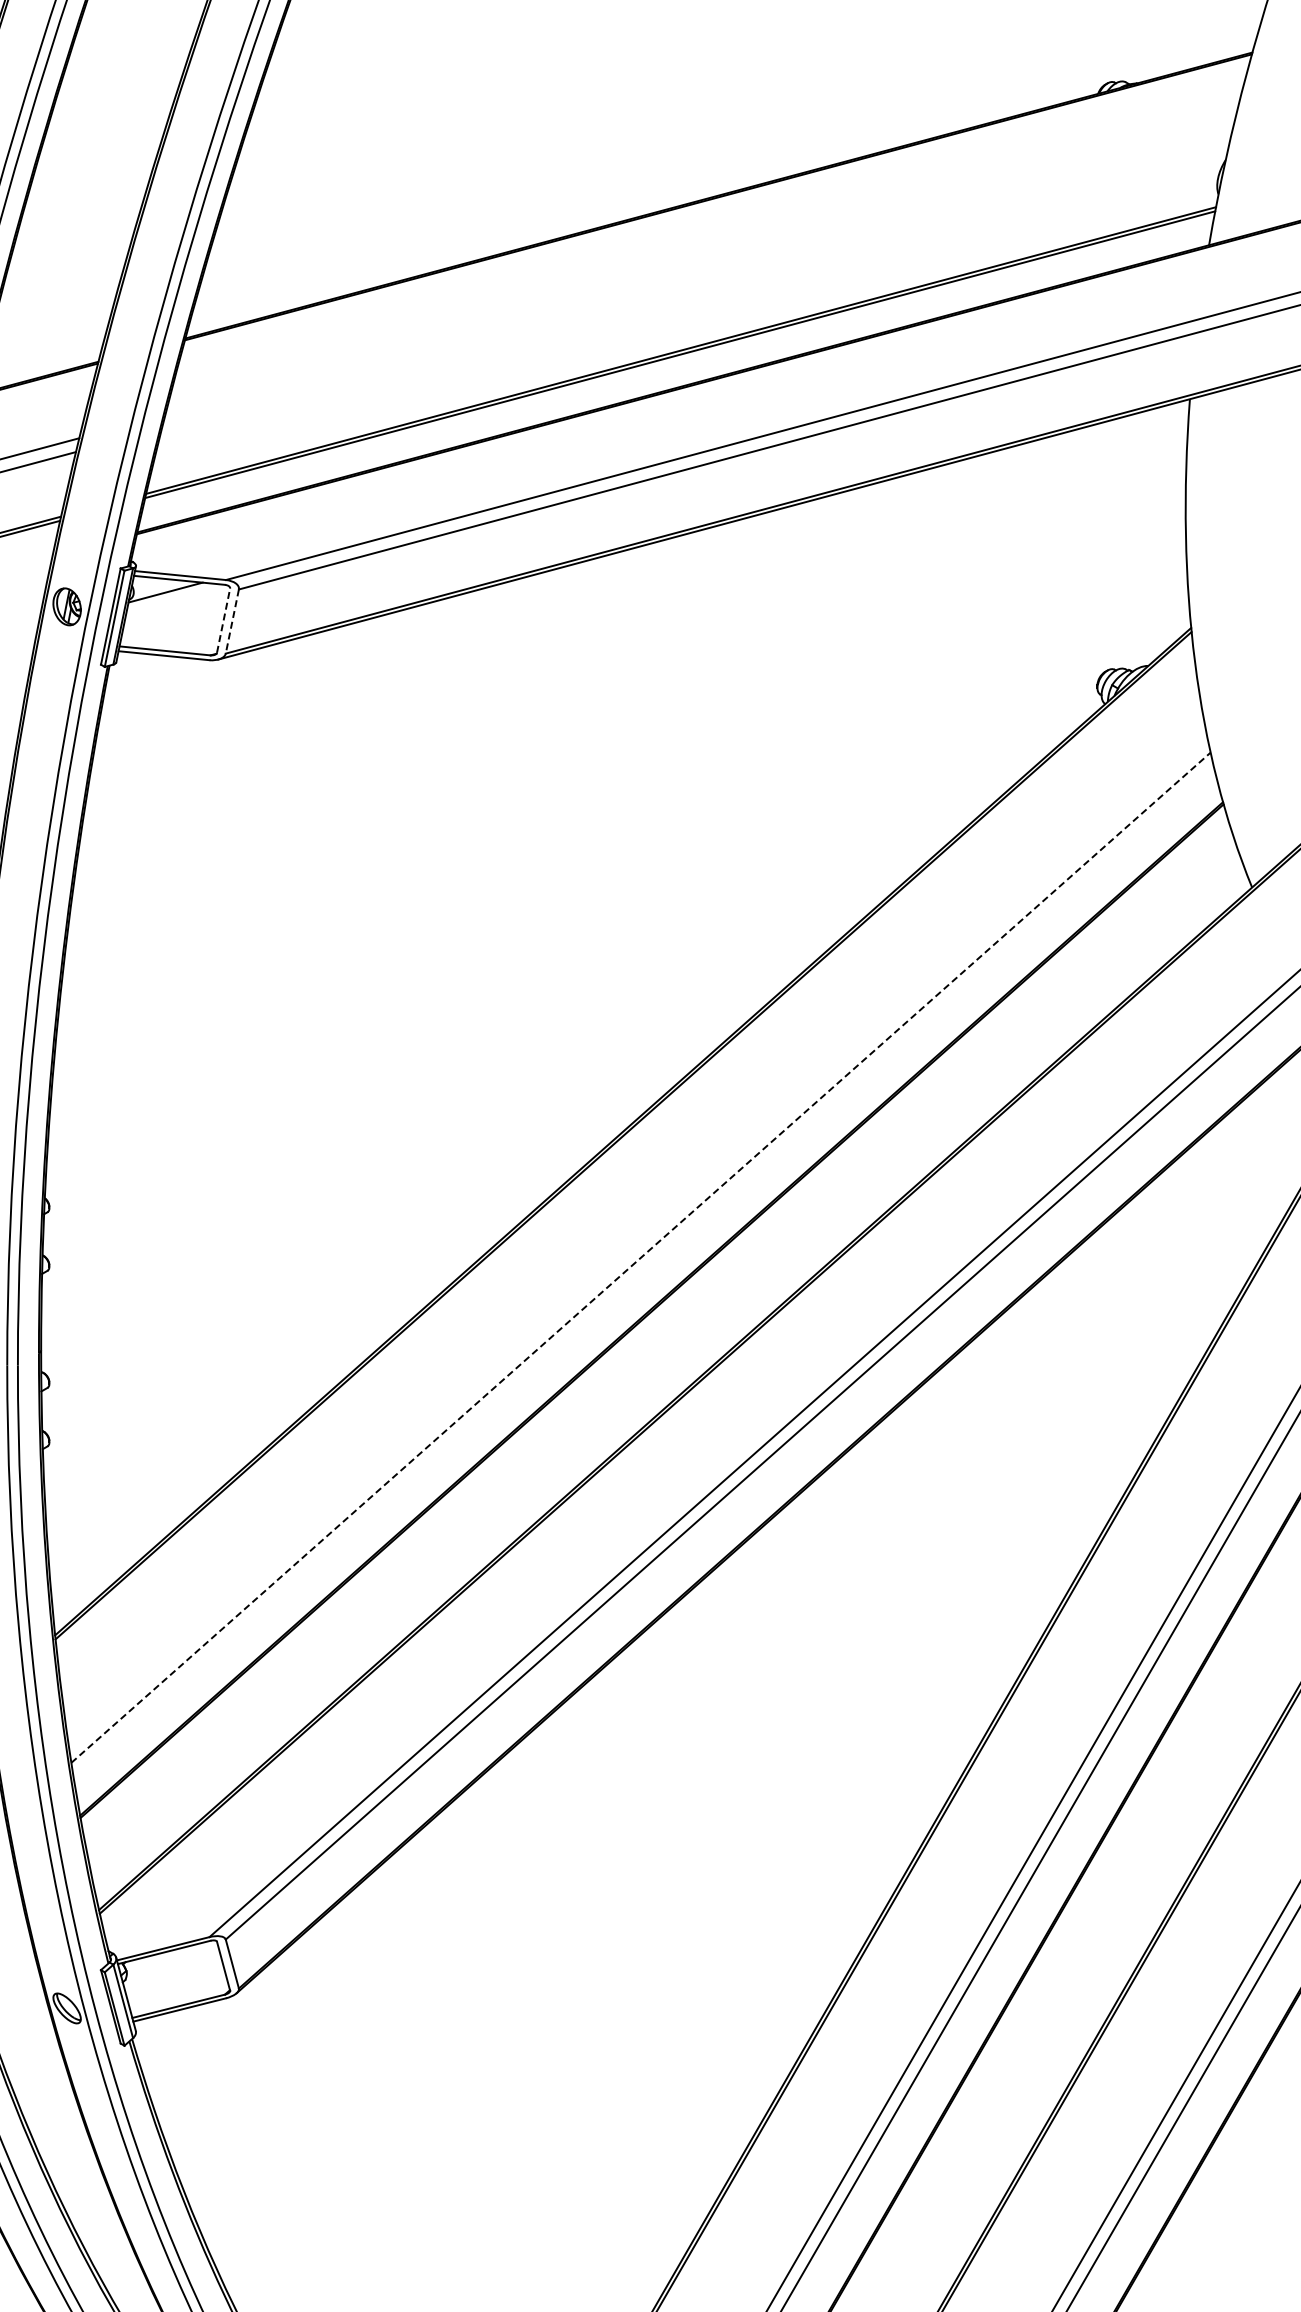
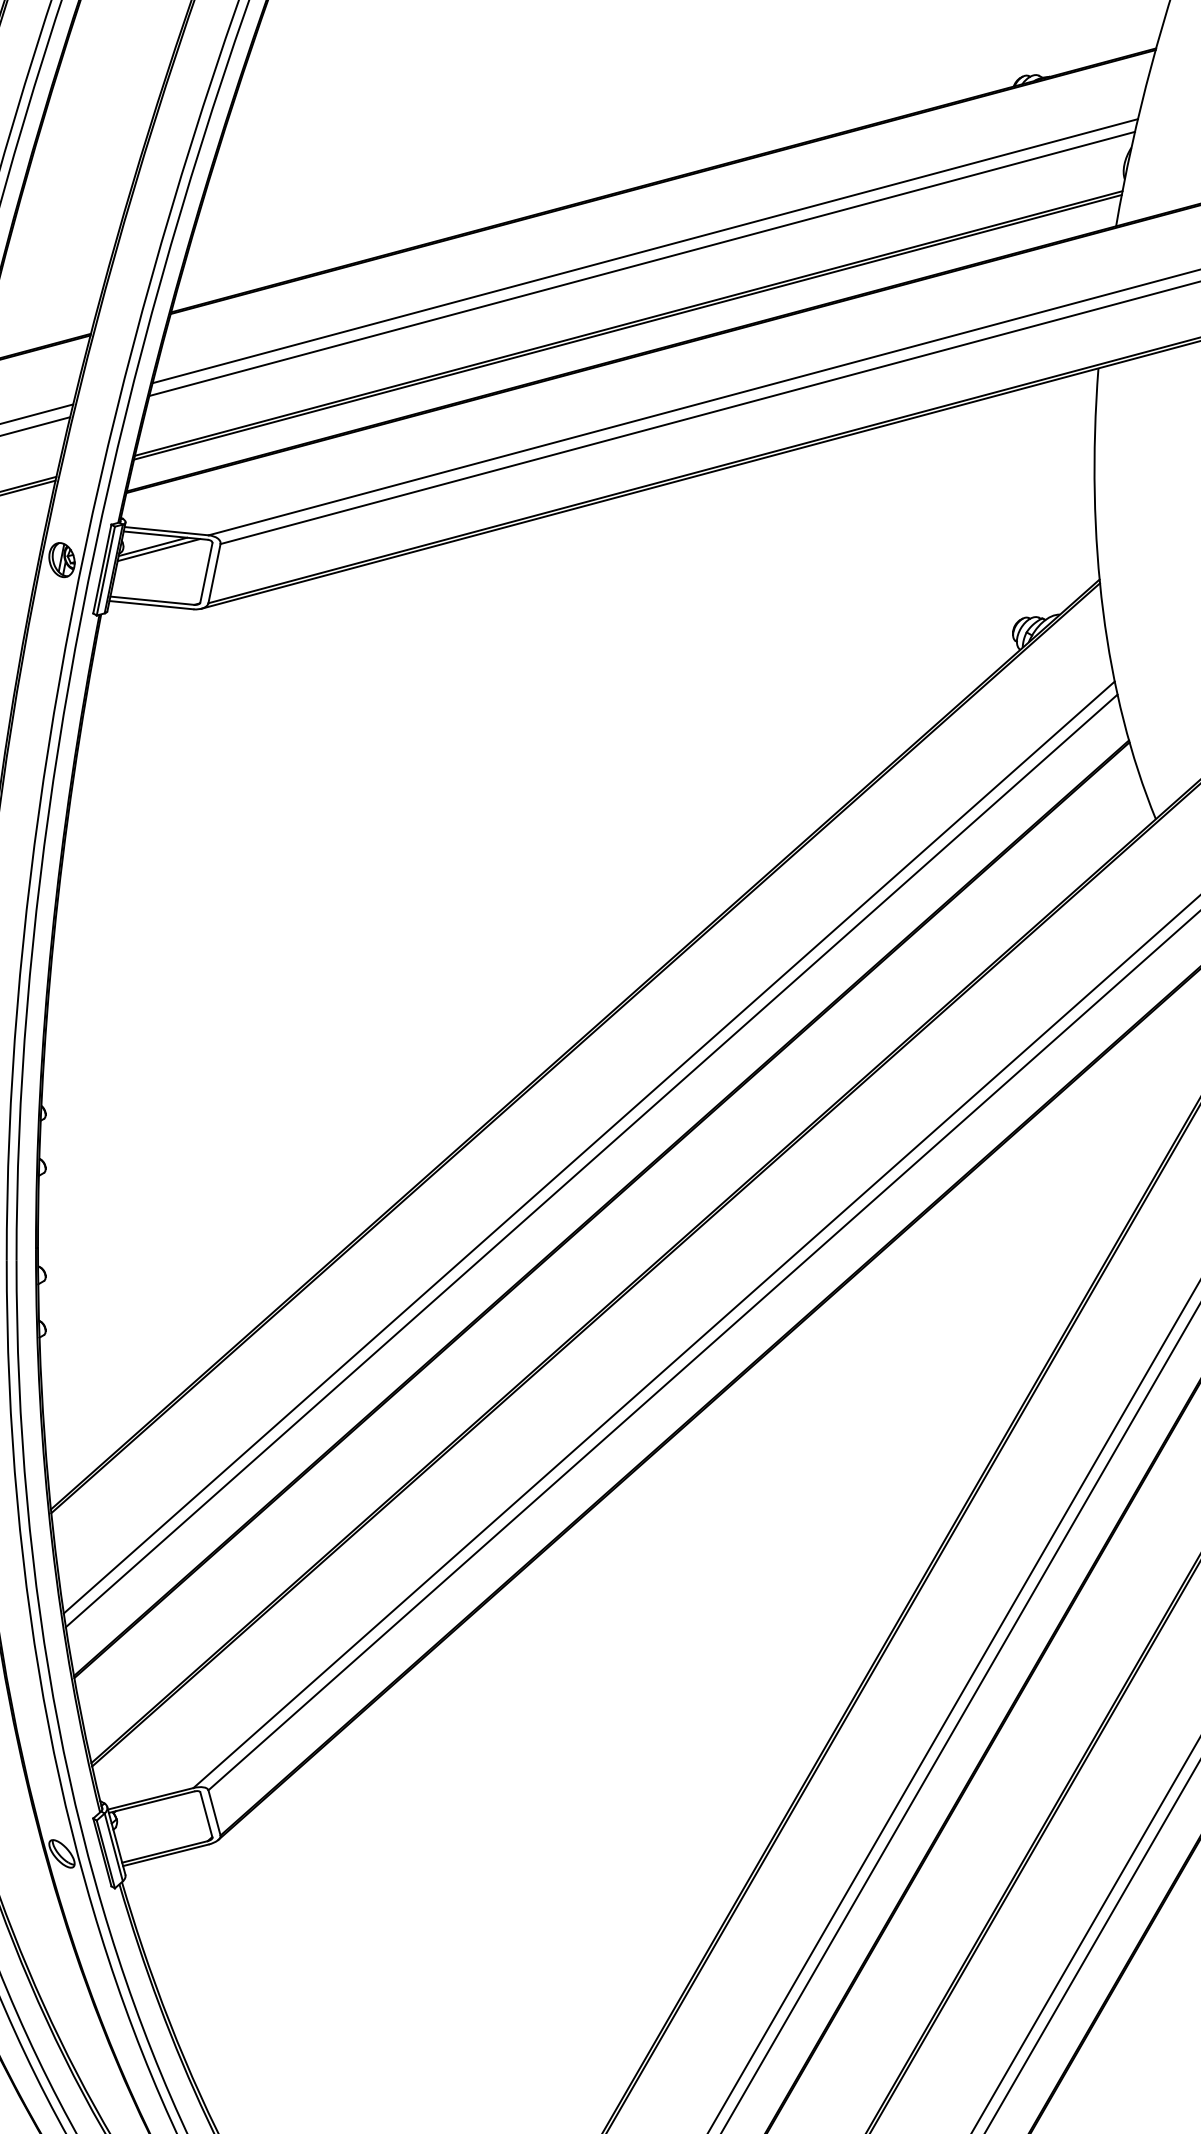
line: (698, 272) -> (644, 251), added
line: (695, 285) -> (642, 263), added
line: (171, 596) -> (158, 550), added
line: (223, 620) -> (206, 572), dashed -> solid
line: (232, 621) -> (214, 573), dashed -> solid
line: (638, 1243) -> (589, 1147), added
line: (641, 1257) -> (592, 1160), dashed -> solid

